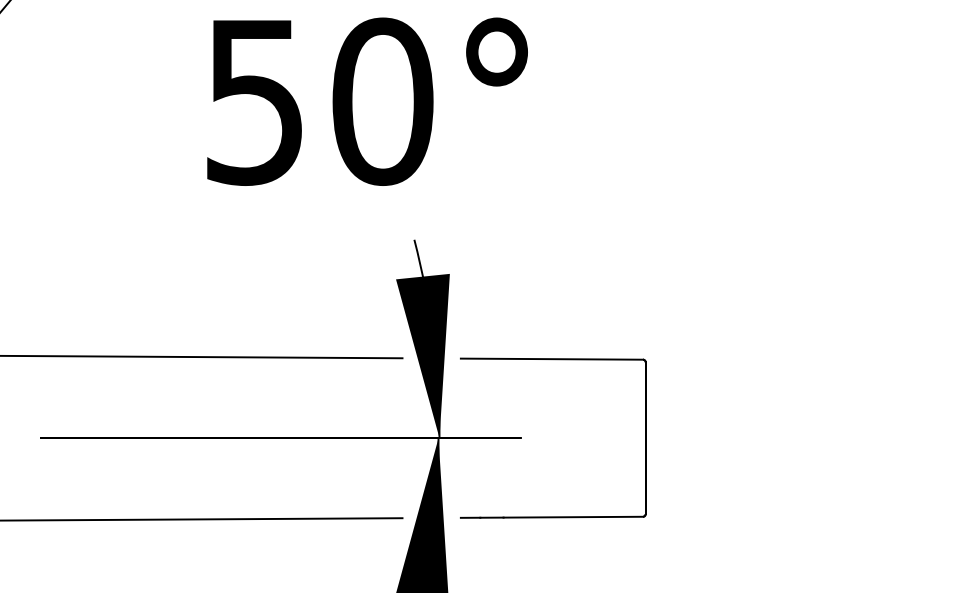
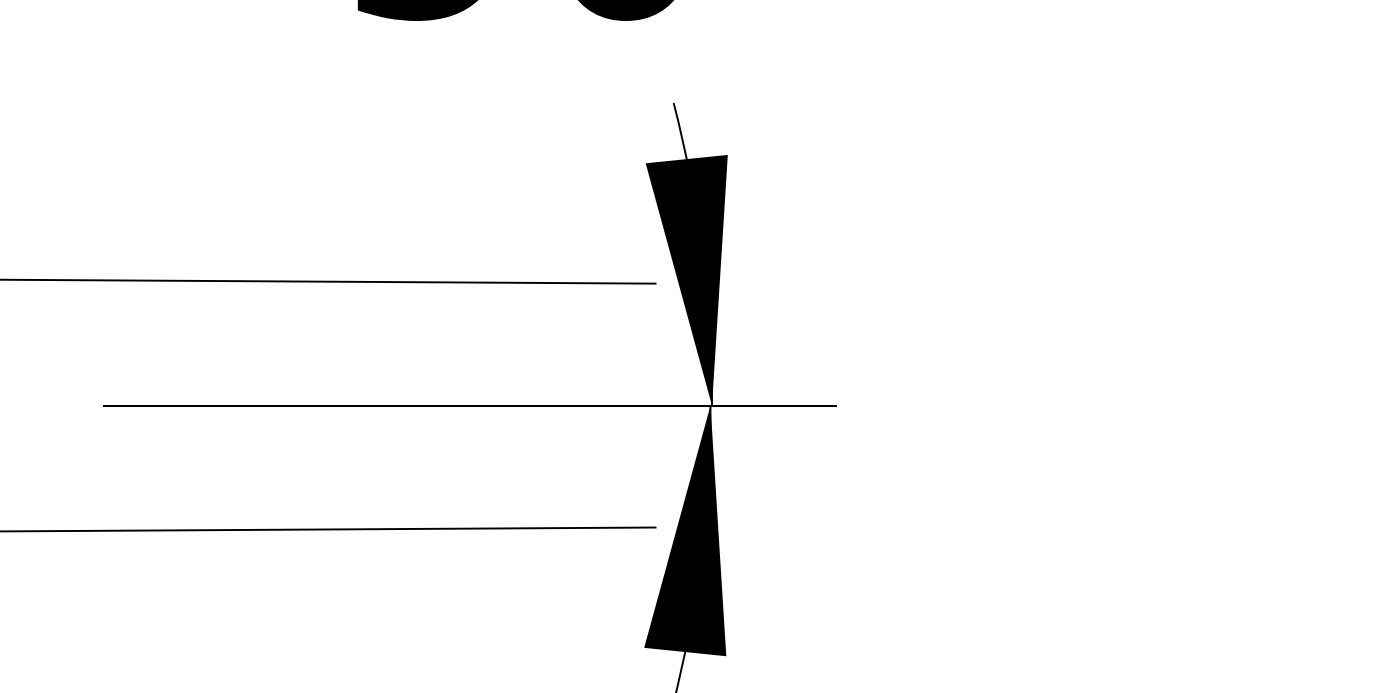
part: (553, 360) -> (885, 287), removed

